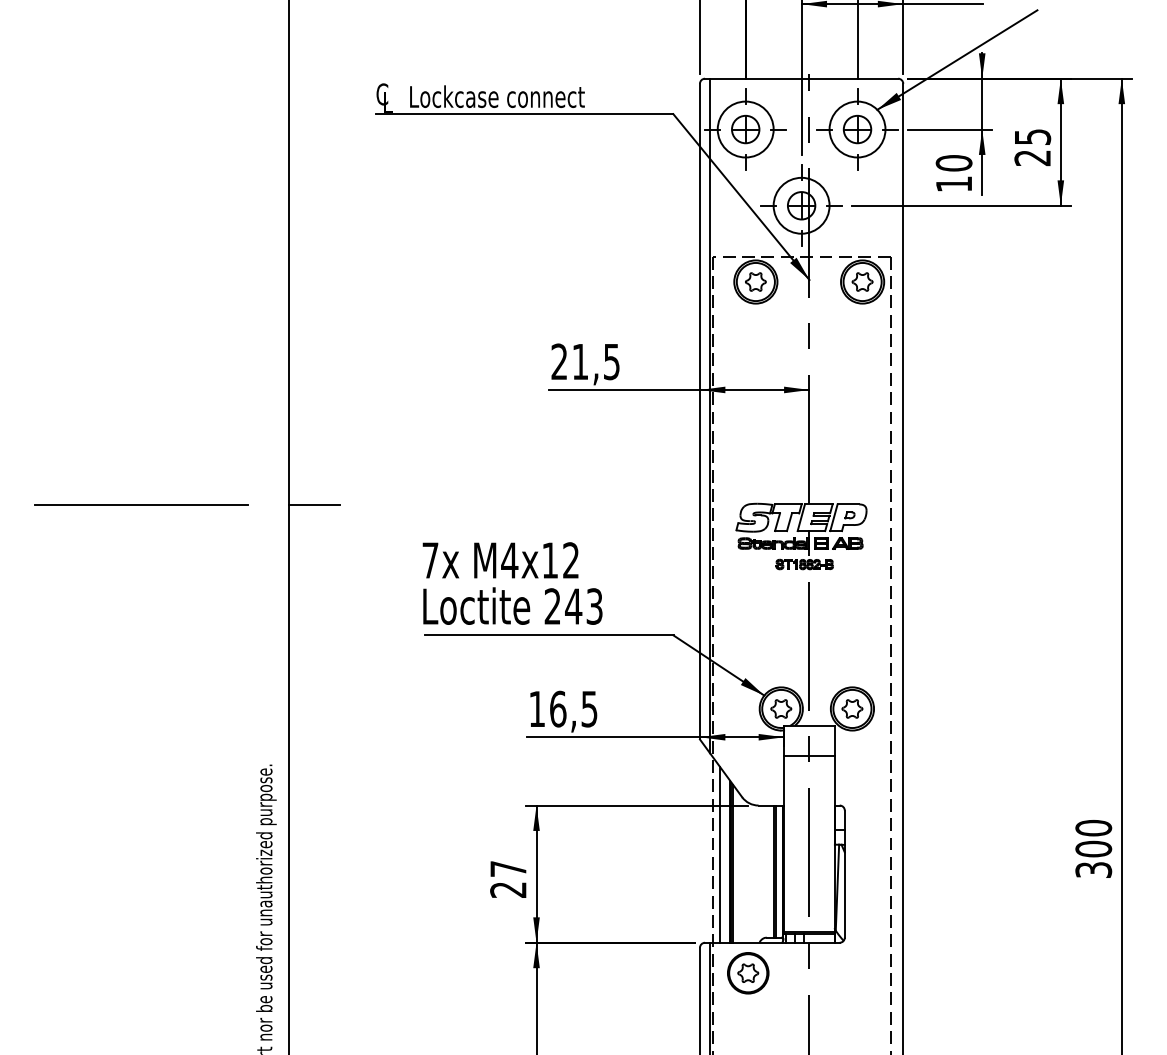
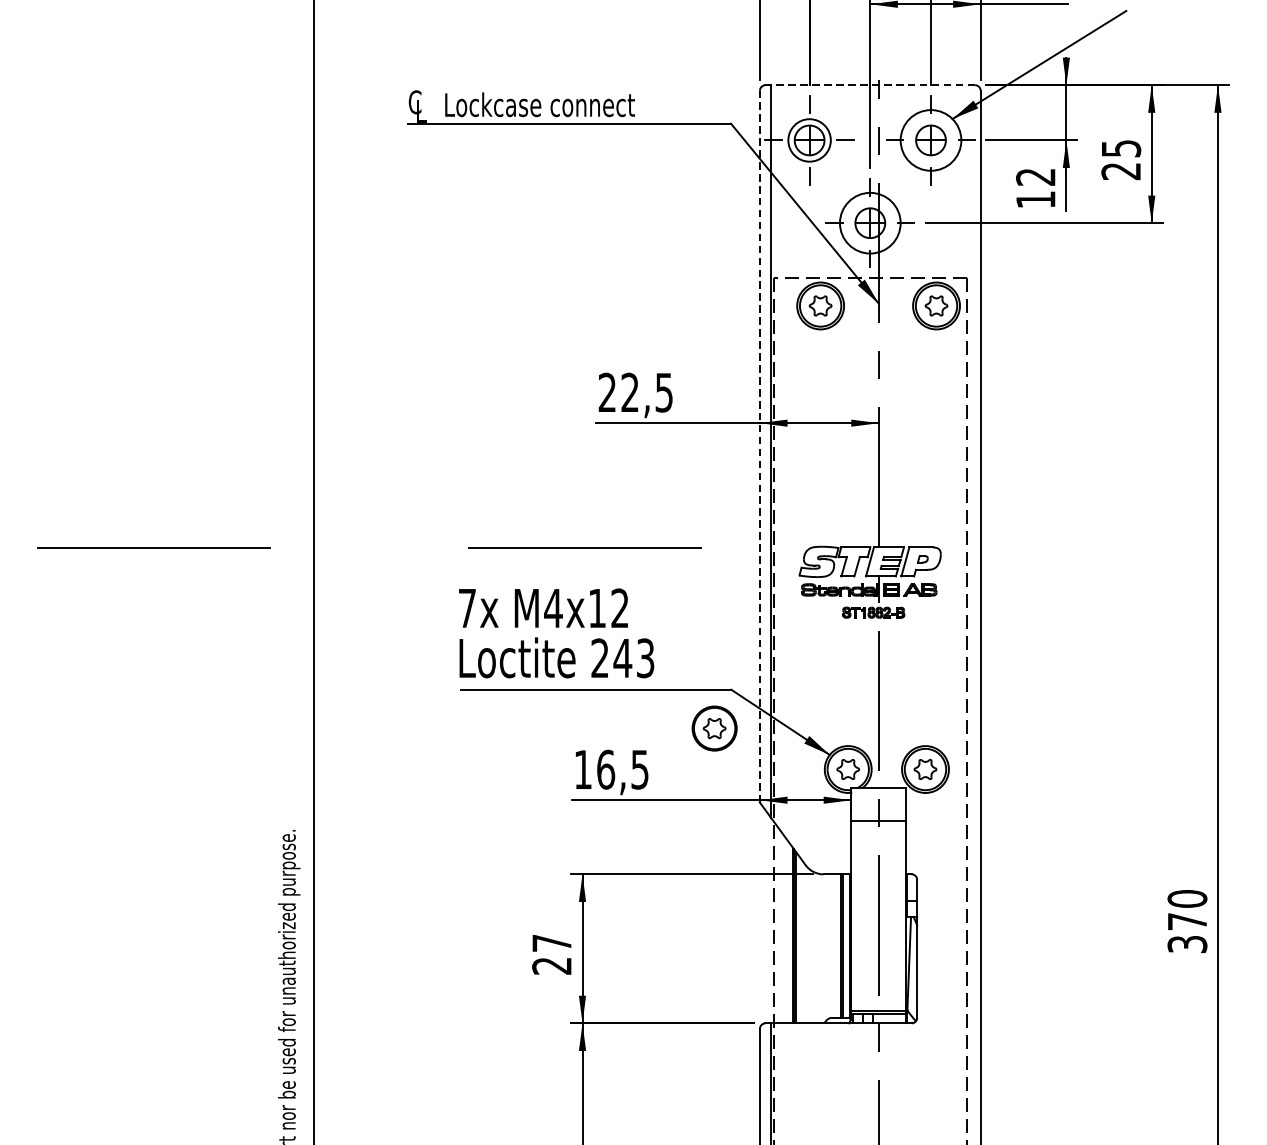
line: (803, 78) -> (872, 85), solid -> dashed
circle: (745, 129) -> (809, 140), size x0.7
text: (953, 163) -> (1035, 177), 10 -> 12
text: (579, 361) -> (629, 392), 21,5 -> 22,5
line: (699, 411) -> (759, 446), solid -> dashed
line: (538, 504) -> (584, 547), added
line: (314, 505) -> (341, 548), removed
text: (1093, 848) -> (1187, 921), 300 -> 370
line: (720, 854) -> (782, 927), removed
part: (748, 973) -> (714, 728), moved

